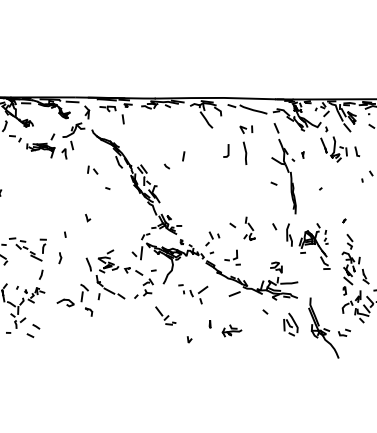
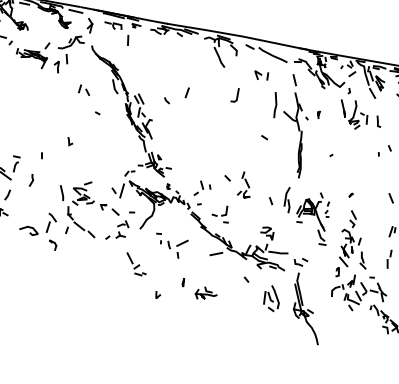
line: (245, 152) -> (275, 104), moved
line: (273, 183) -> (264, 137), moved
line: (274, 226) -> (270, 200), moved
part: (344, 332) -> (300, 261), moved

